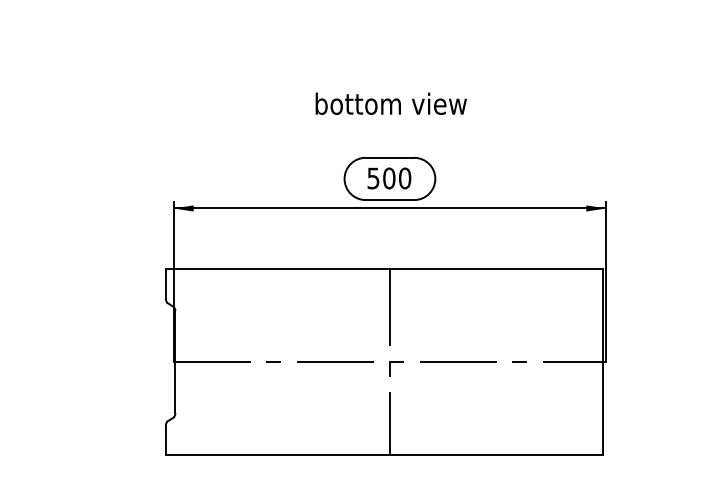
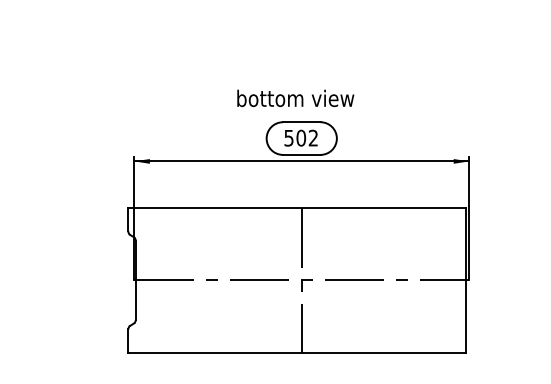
text: (390, 103) -> (295, 98), moved
text: (405, 177) -> (313, 137), 500 -> 502

